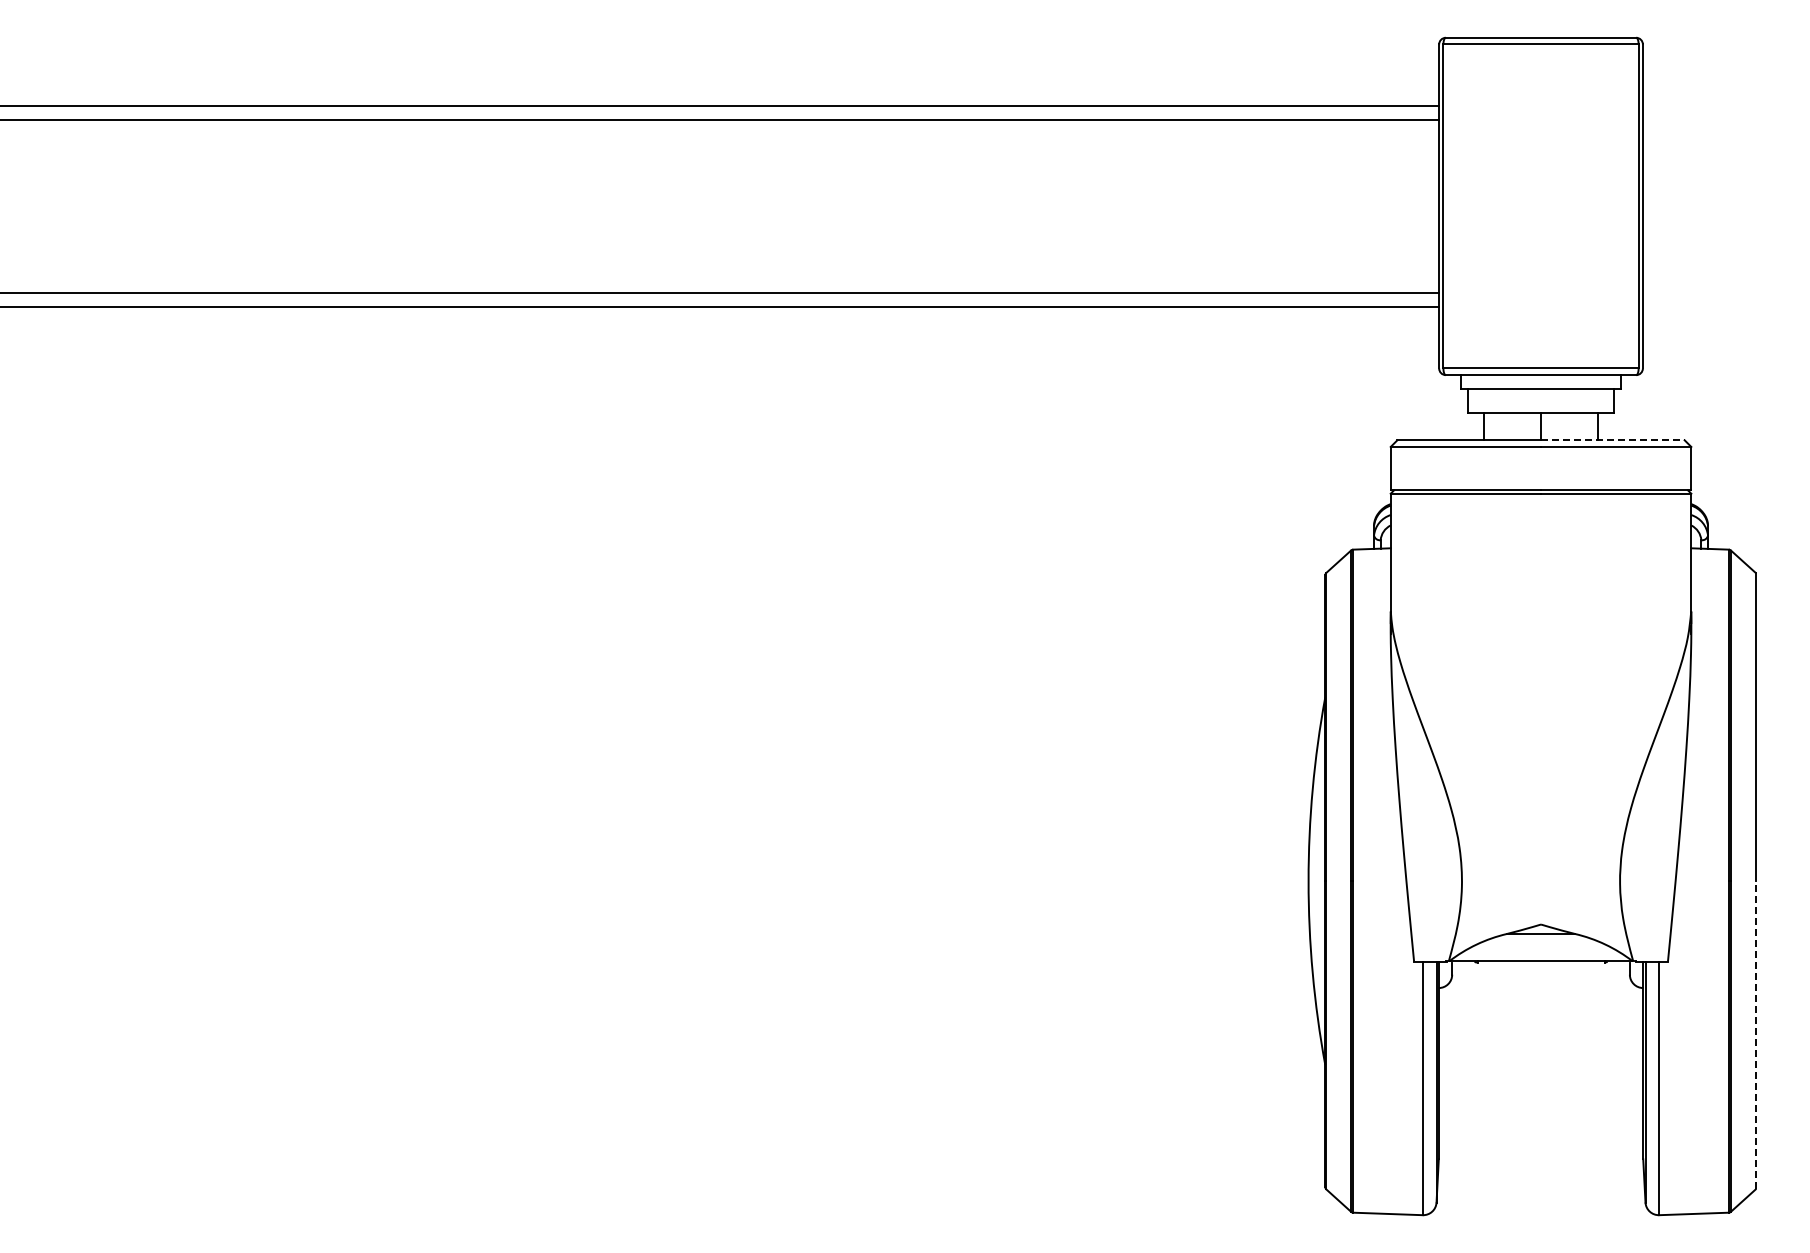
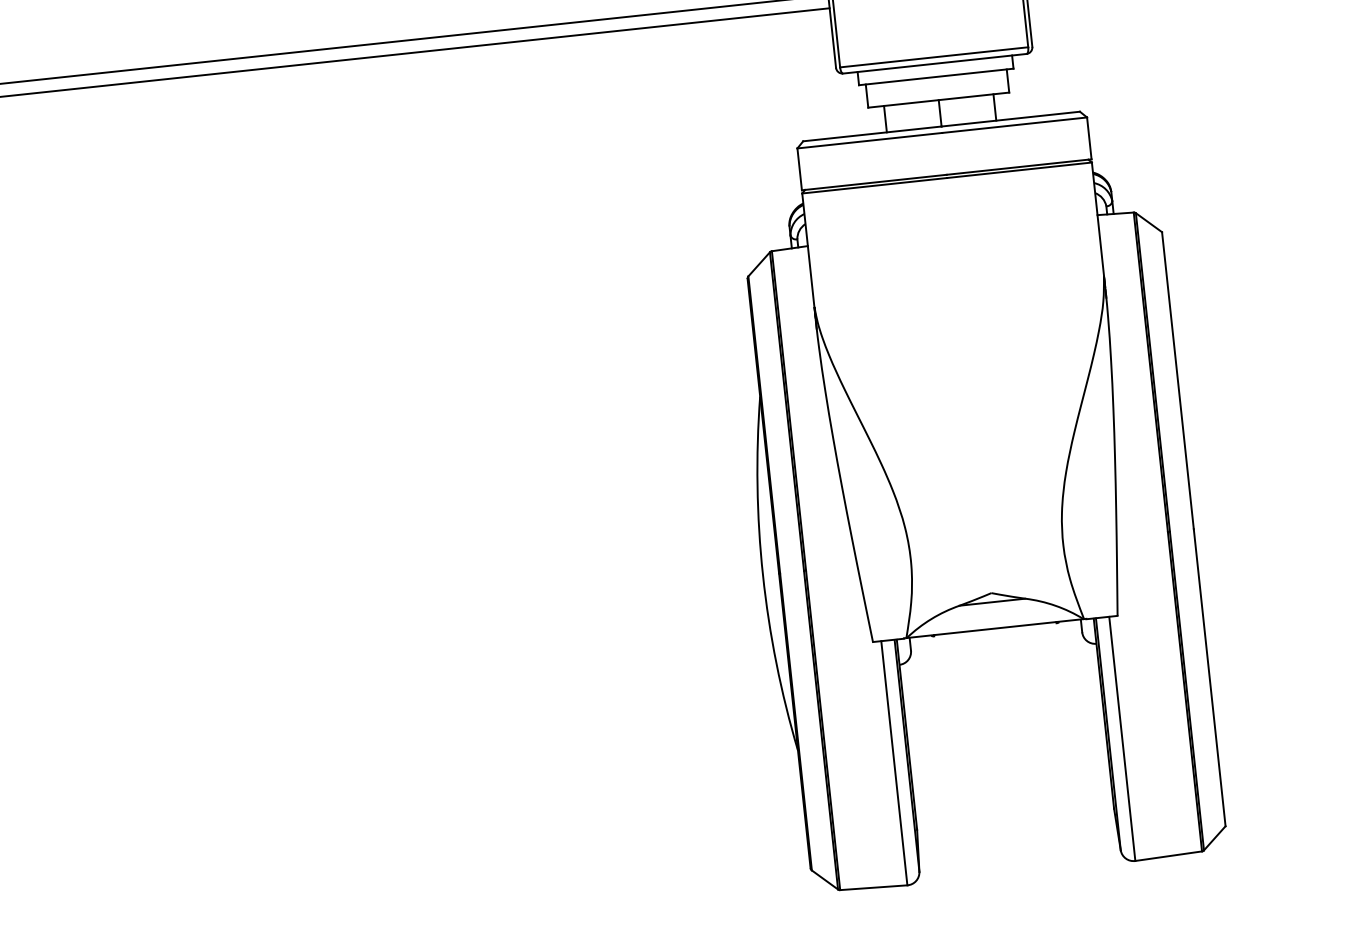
line: (1612, 440) -> (1010, 119), dashed -> solid
line: (1755, 1034) -> (1209, 676), dashed -> solid

